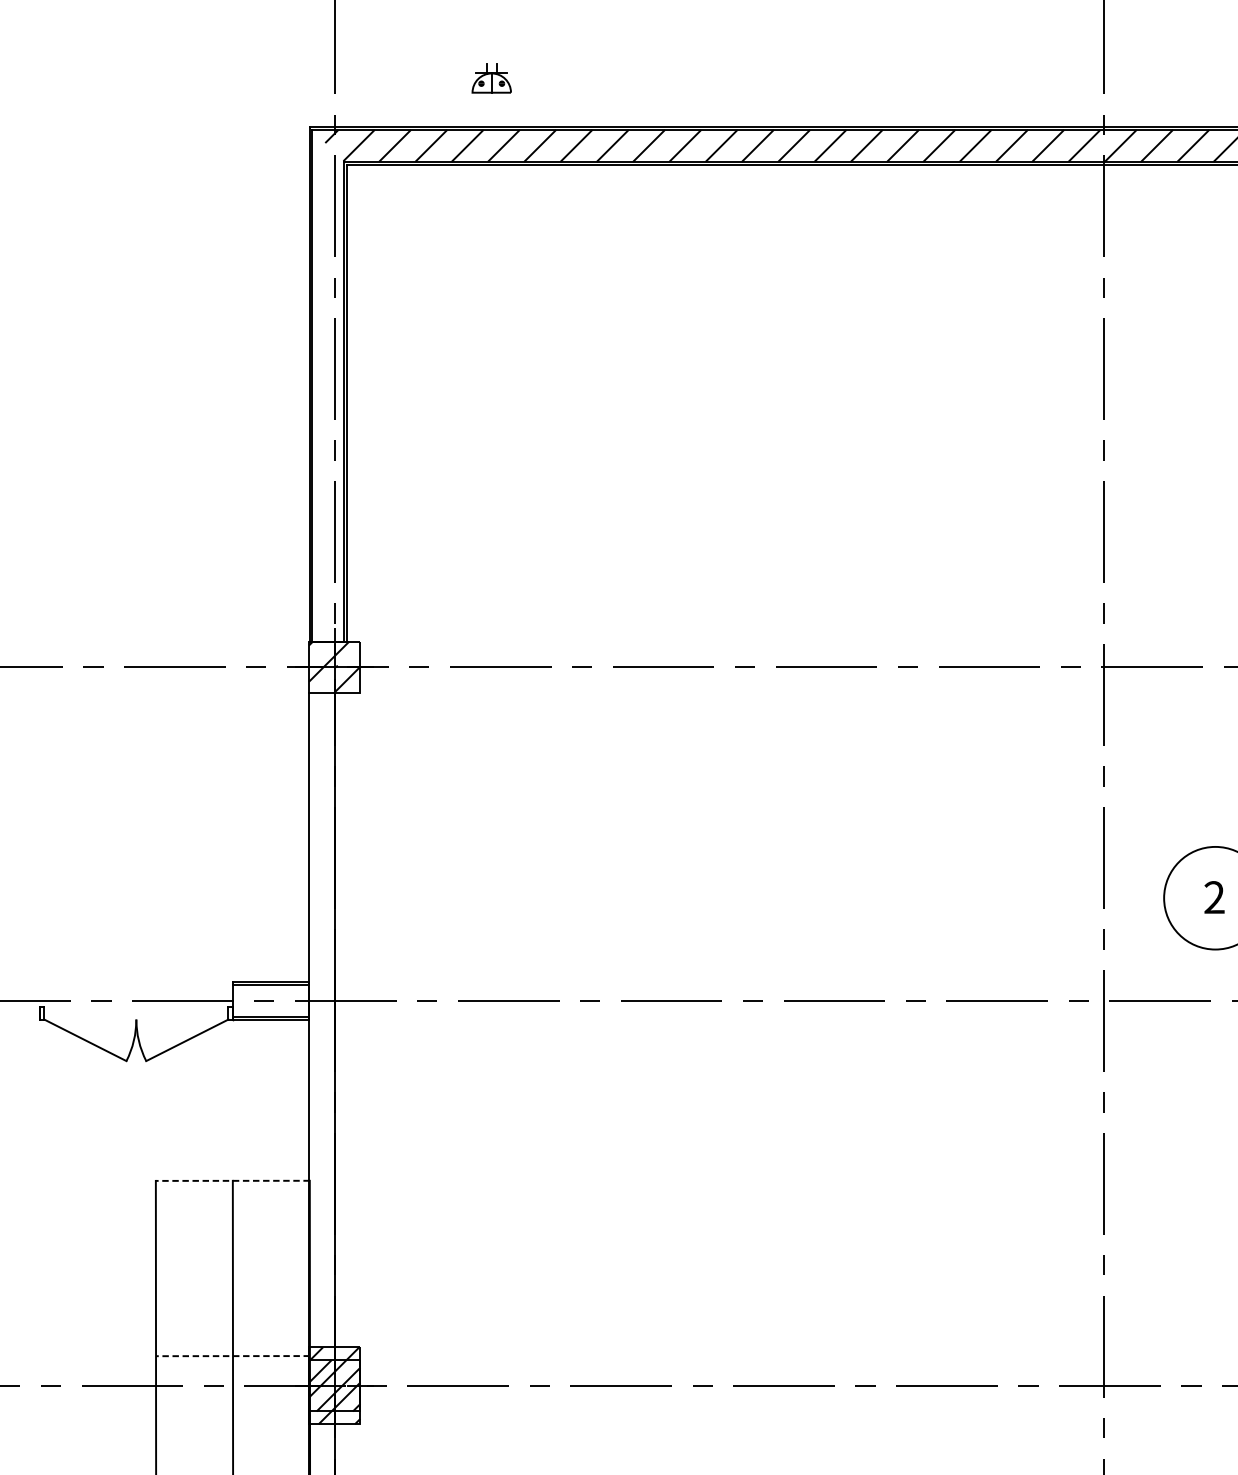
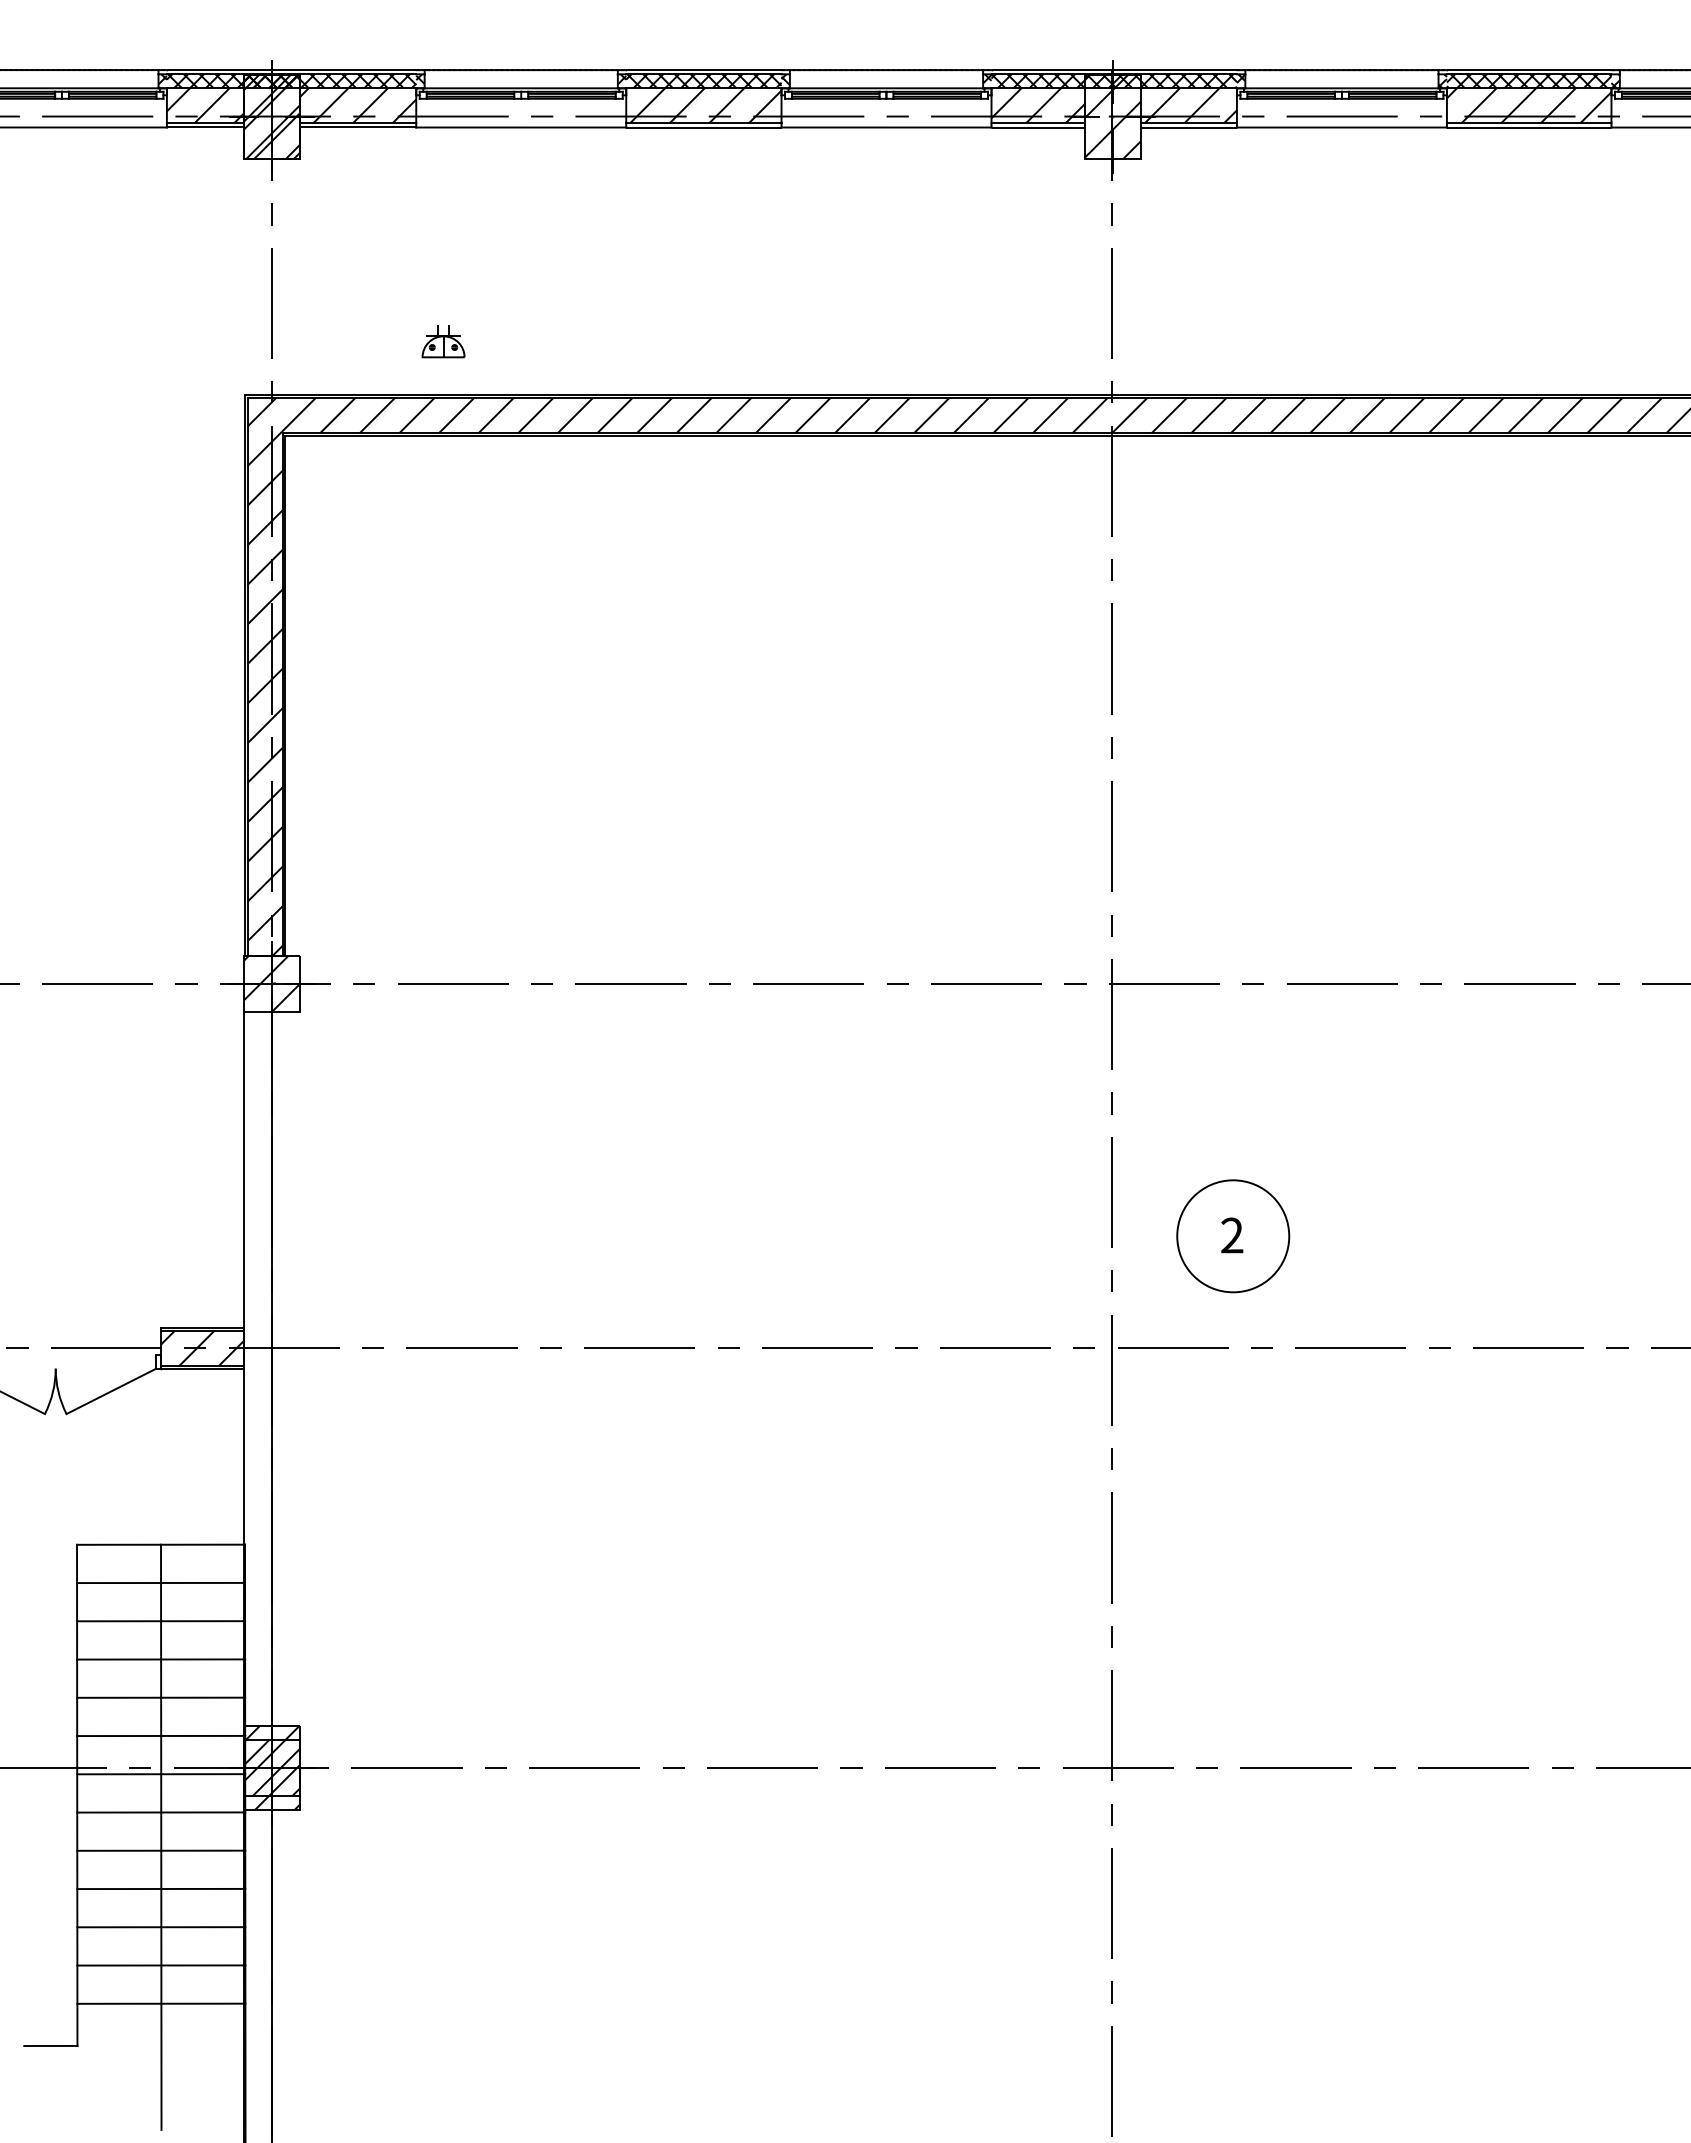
hatch: (327, 392) -> (264, 684), added
hatch: (270, 1000) -> (202, 1347), added
line: (233, 1180) -> (161, 1544), dashed -> solid
line: (233, 1215) -> (161, 1582), added
line: (233, 1251) -> (161, 1621), added
line: (233, 1286) -> (161, 1659), added
line: (233, 1320) -> (161, 1697), added
line: (233, 1355) -> (161, 1735), dashed -> solid
line: (233, 1391) -> (161, 1774), added
line: (233, 1426) -> (161, 1812), added
line: (233, 1461) -> (161, 1850), added

